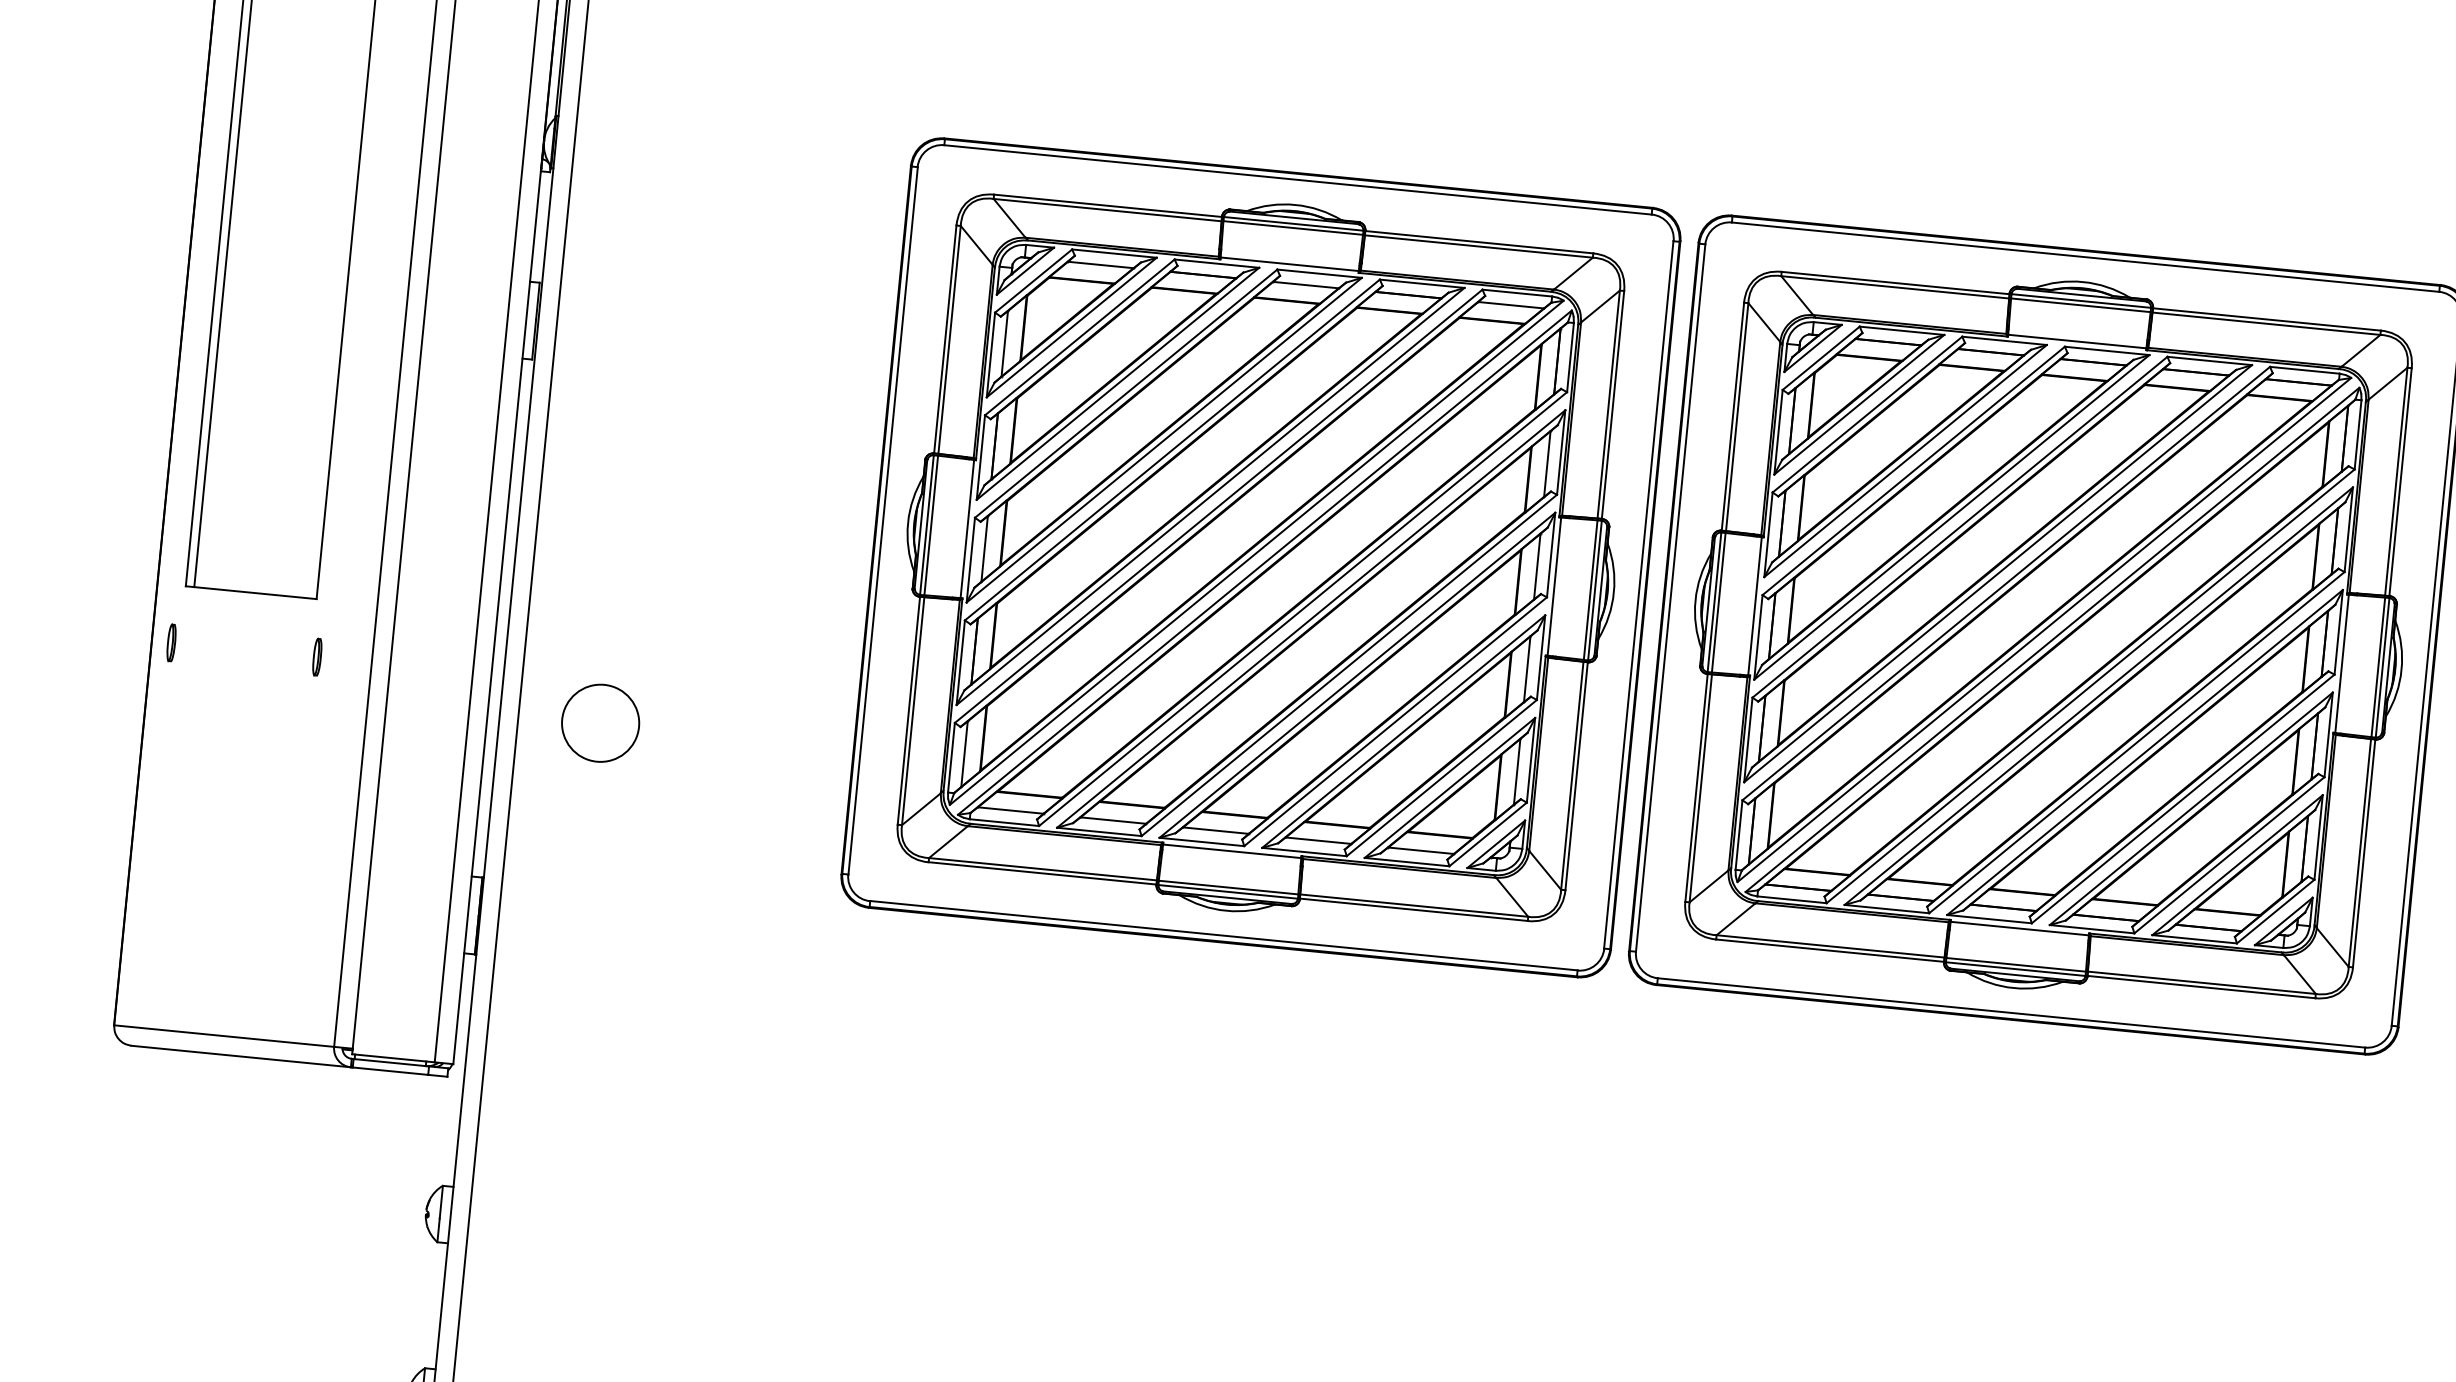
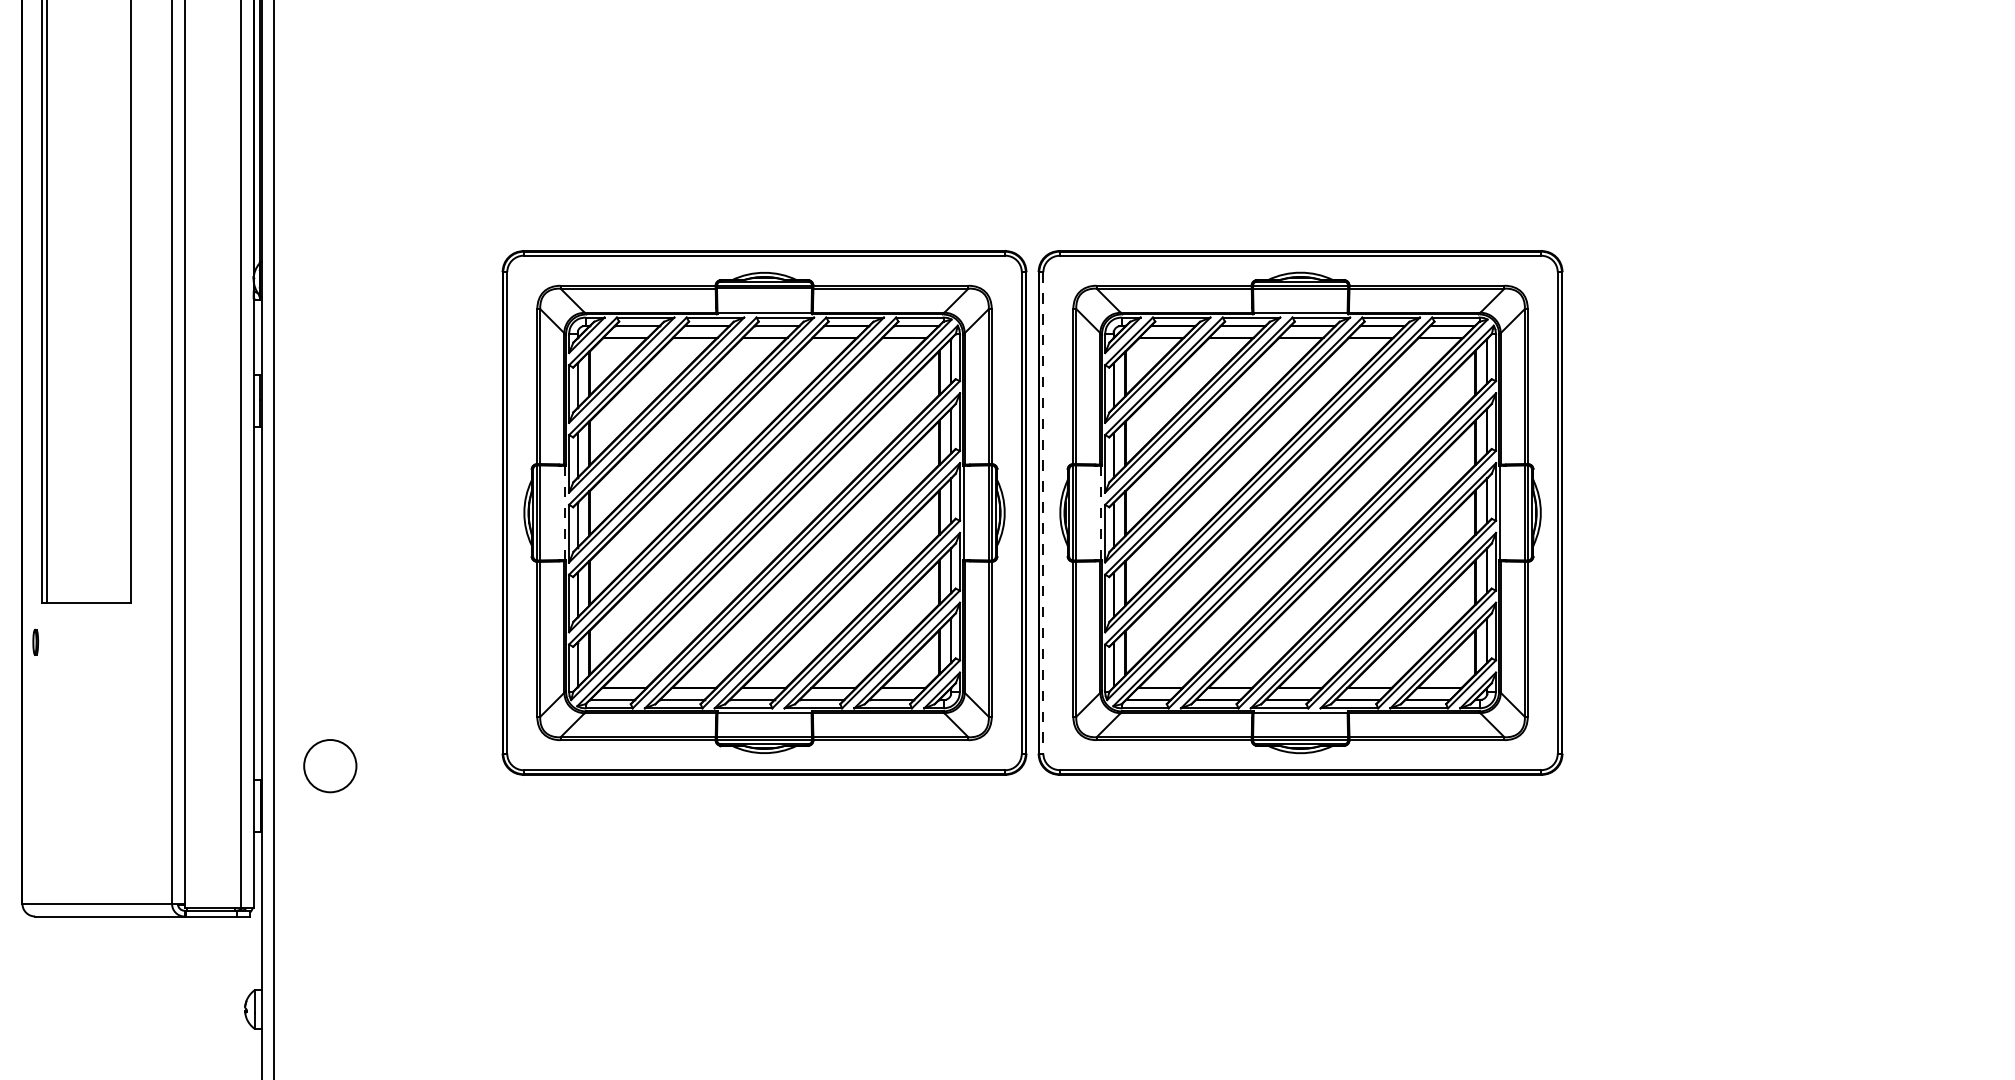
line: (967, 528) -> (564, 512), solid -> dashed
line: (1670, 597) -> (1043, 512), solid -> dashed
line: (1754, 605) -> (1100, 512), solid -> dashed
part: (316, 655) -> (134, 641), removed
circle: (600, 723) -> (330, 766), moved

